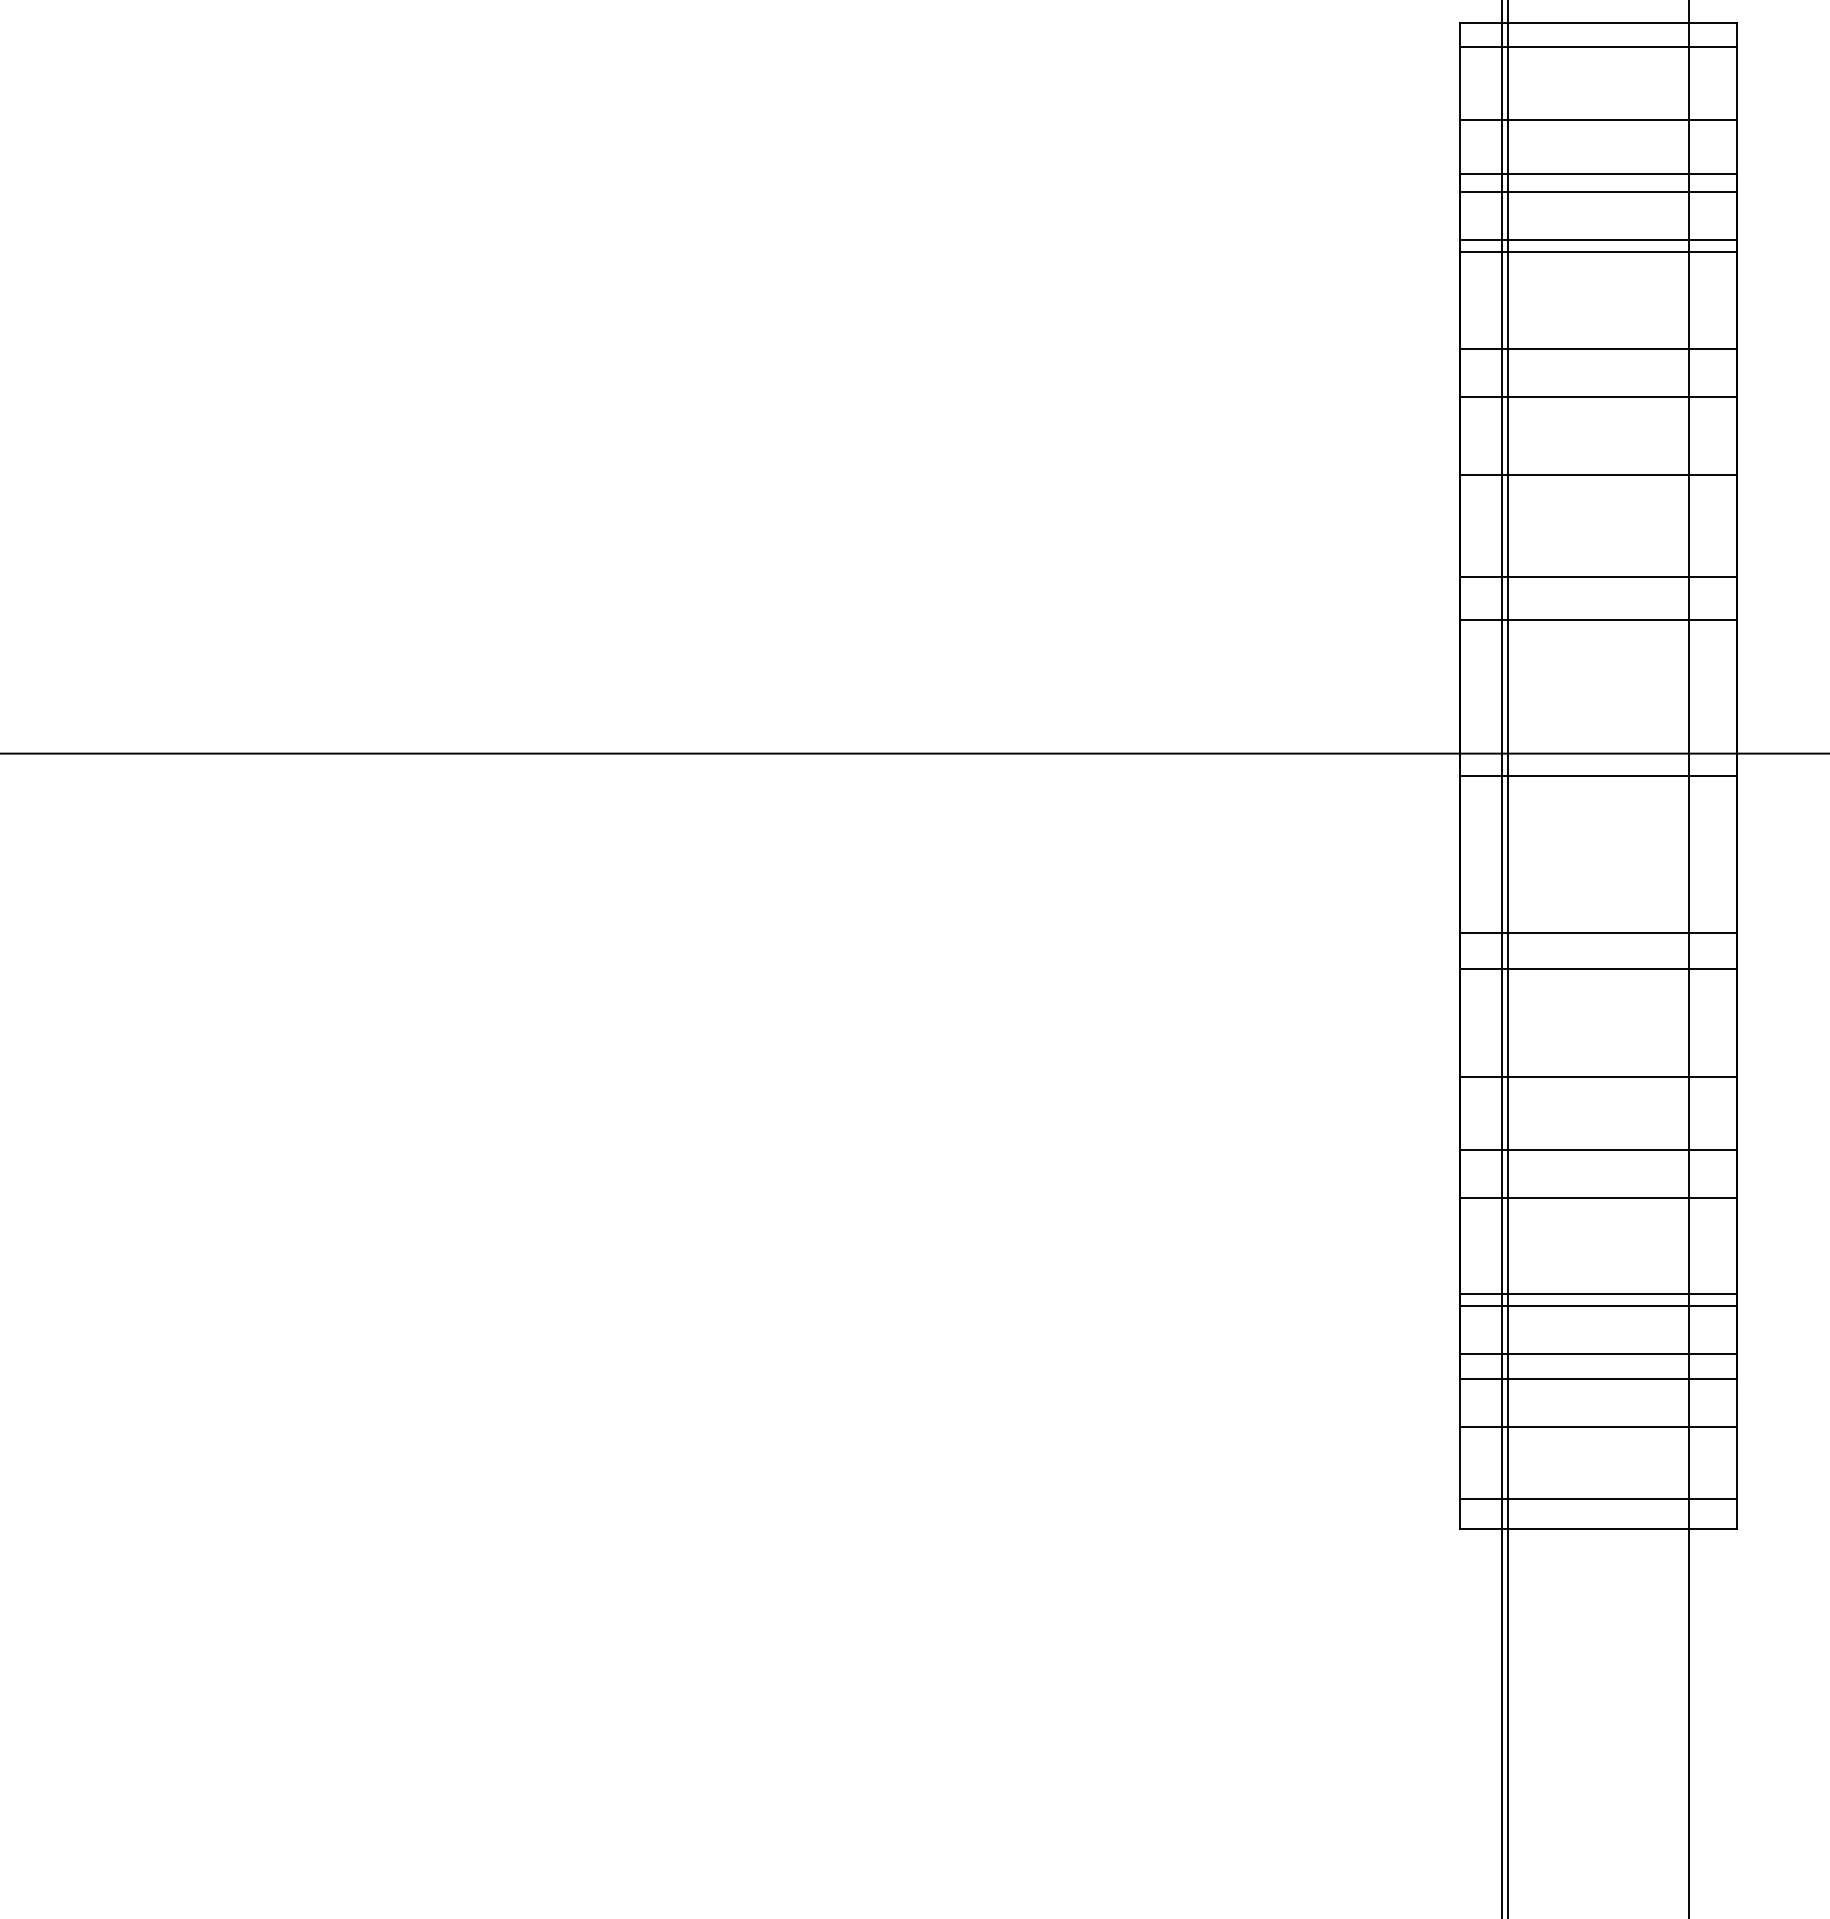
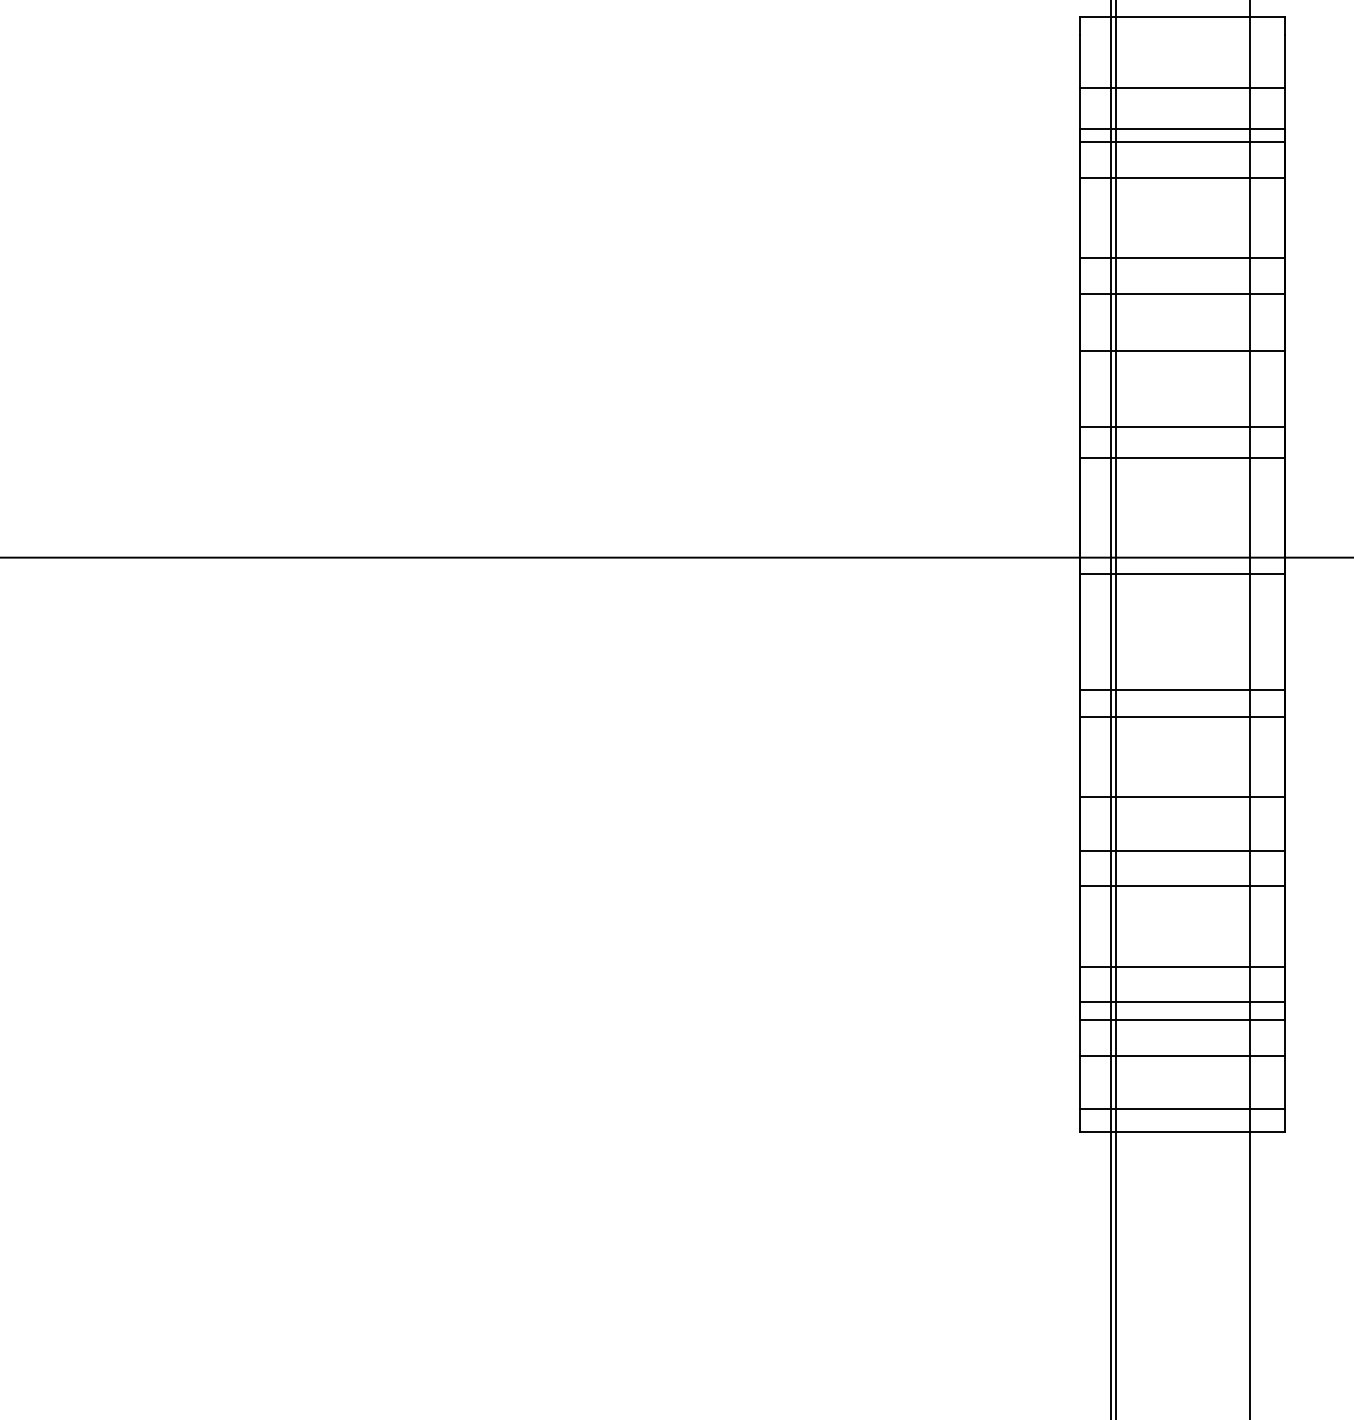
line: (1598, 47) -> (1182, 35), removed
line: (1598, 252) -> (1182, 186), removed
line: (1598, 1294) -> (1182, 957), removed

